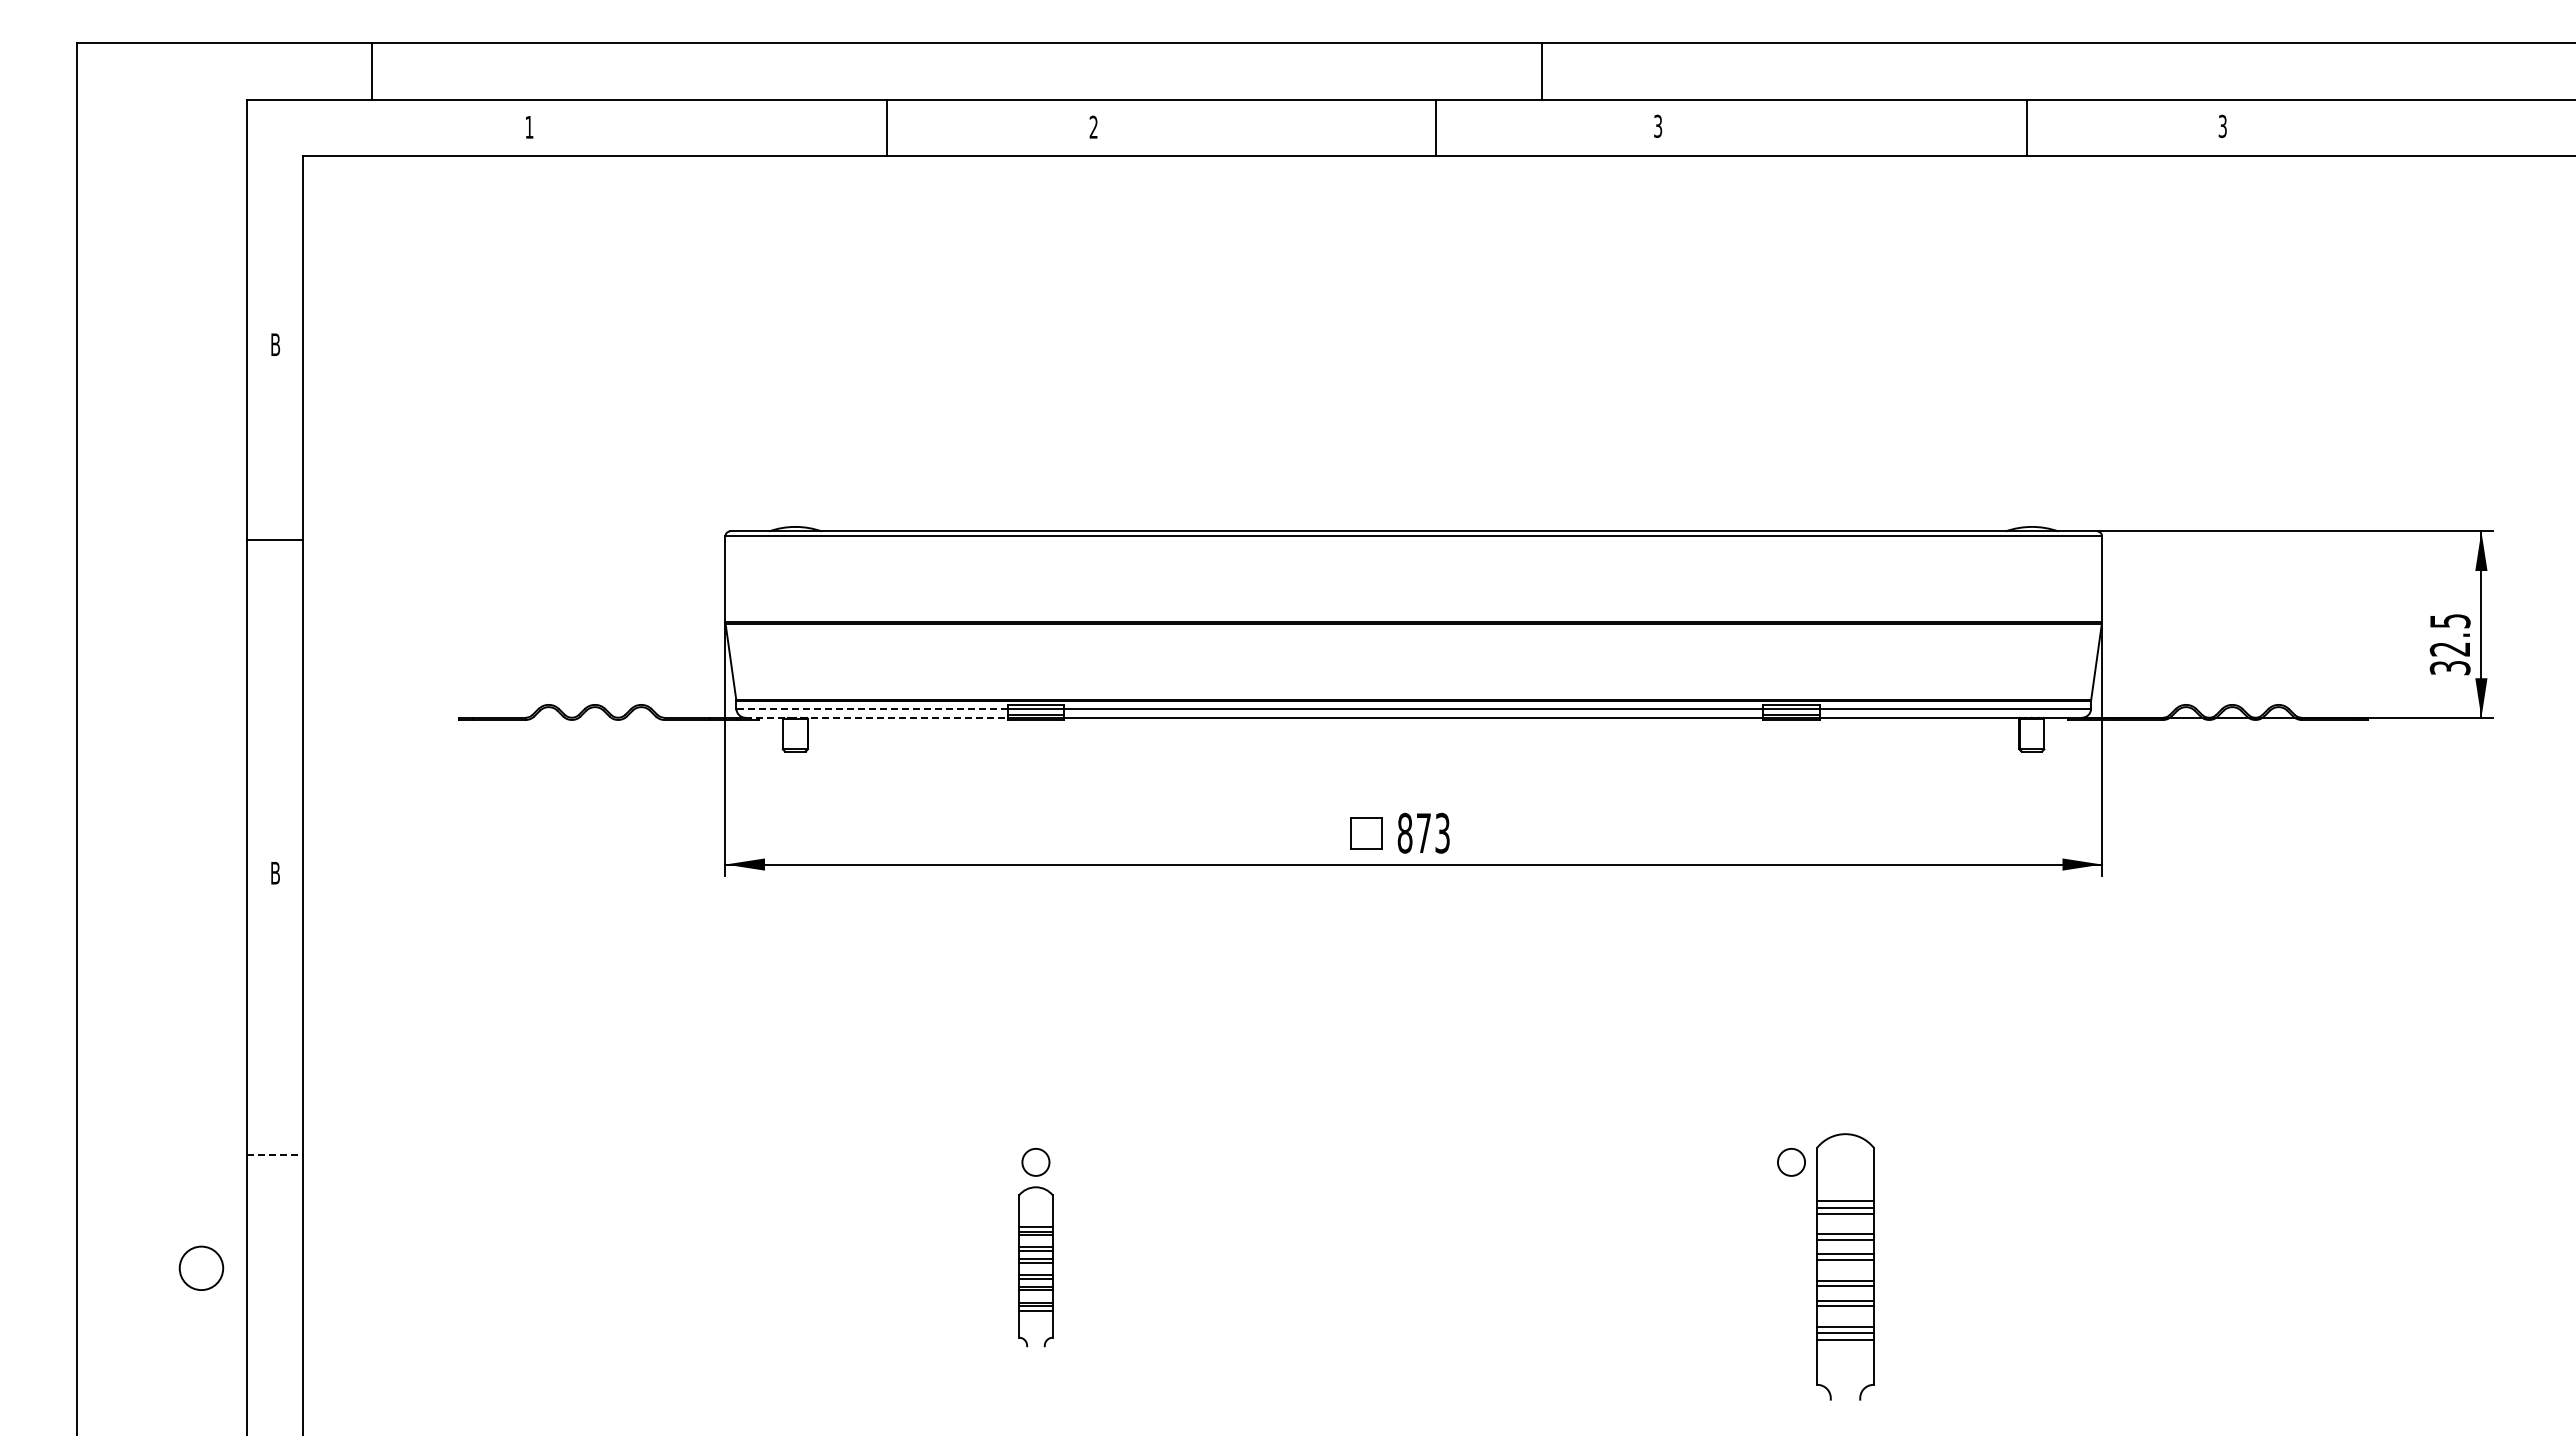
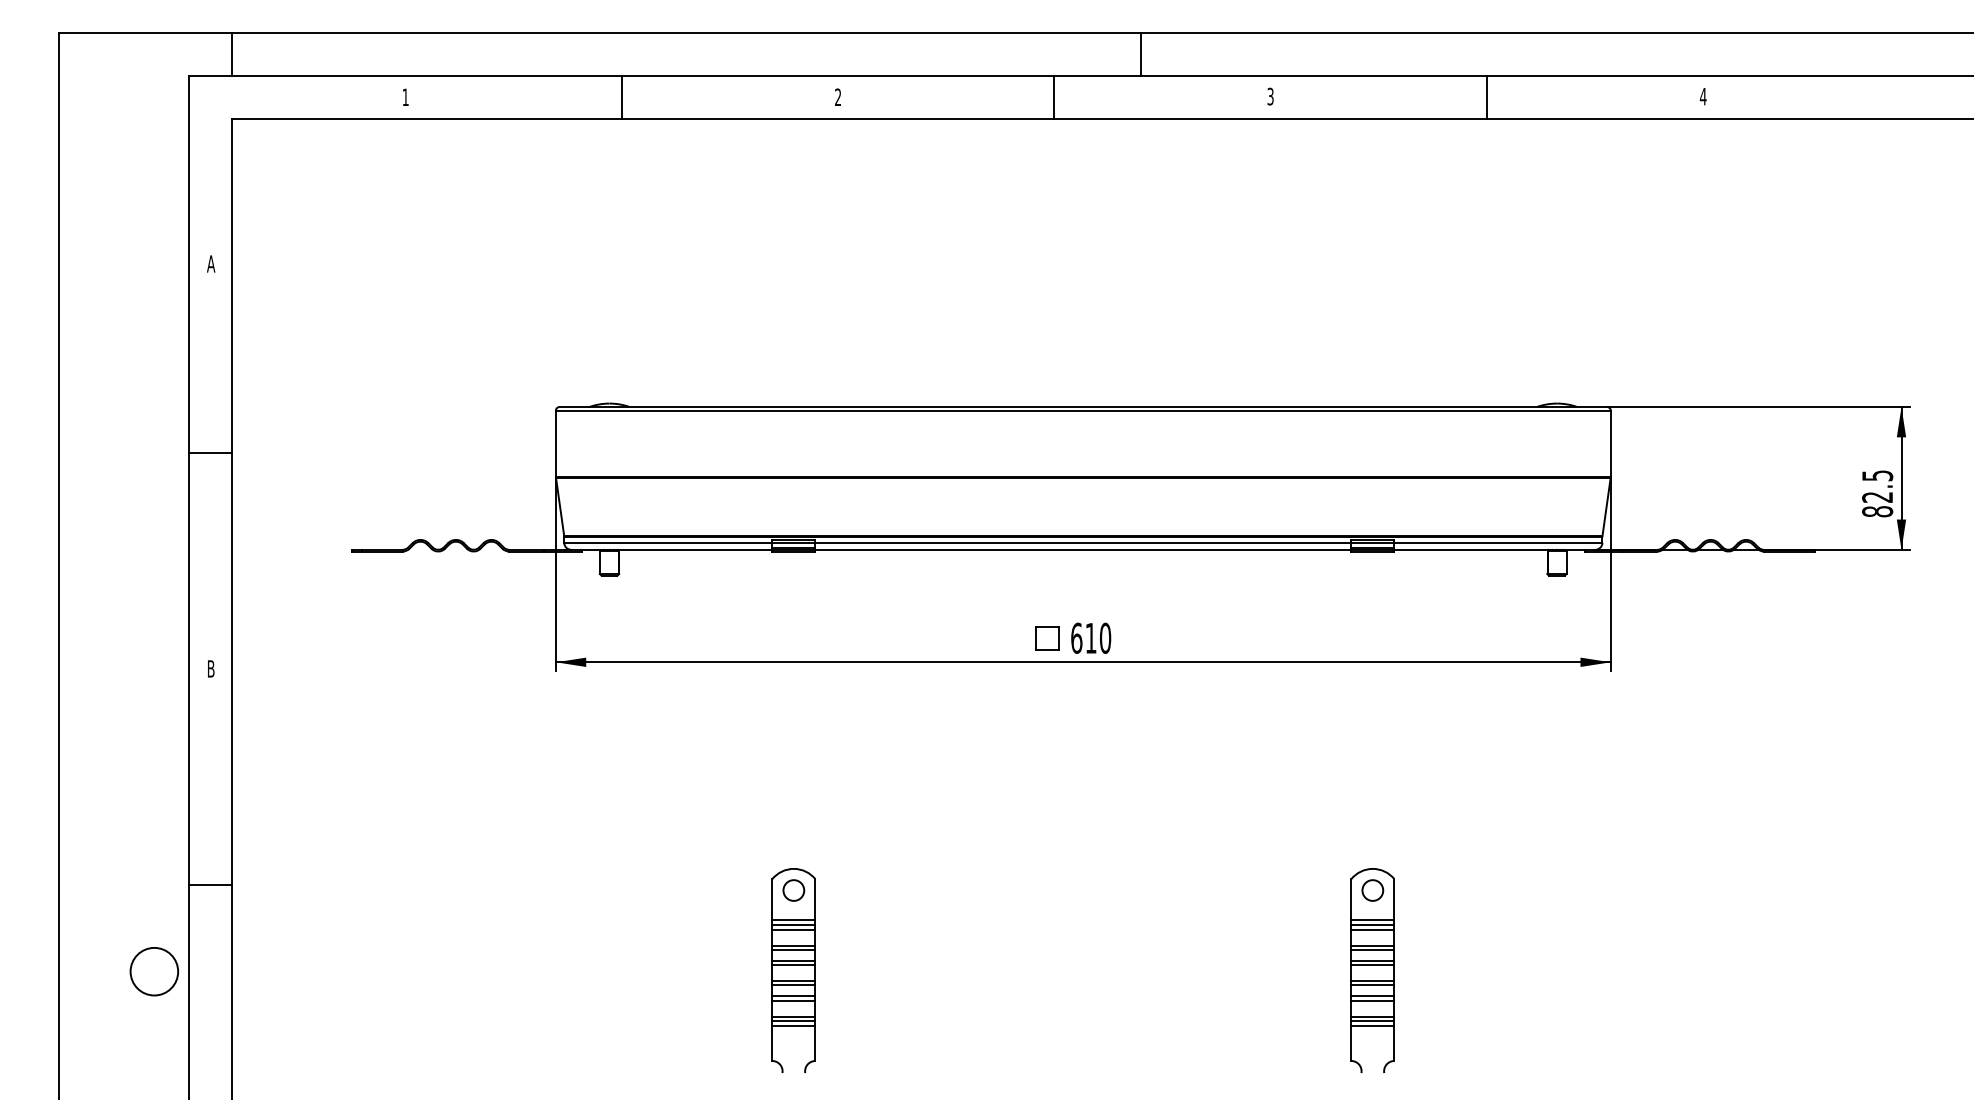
line: (372, 71) -> (232, 54), moved
line: (1541, 71) -> (1140, 54), moved
text: (2222, 126) -> (1703, 96), 3 -> 4
line: (887, 127) -> (621, 97), moved
line: (1435, 127) -> (1054, 97), moved
line: (2027, 127) -> (1487, 97), moved
text: (275, 344) -> (211, 263), B -> A
line: (274, 539) -> (210, 452), moved
text: (2449, 667) -> (1877, 511), 32.5 -> 82.5
line: (872, 708) -> (668, 542), dashed -> solid
line: (877, 717) -> (672, 549), dashed -> solid
text: (1423, 832) -> (1090, 637), 873 -> 610
line: (275, 1155) -> (211, 885), dashed -> solid
part: (1035, 1266) -> (793, 970), size x1.67
part: (1845, 1266) -> (1372, 970), moved
circle: (201, 1268) -> (154, 971), size x1.43

